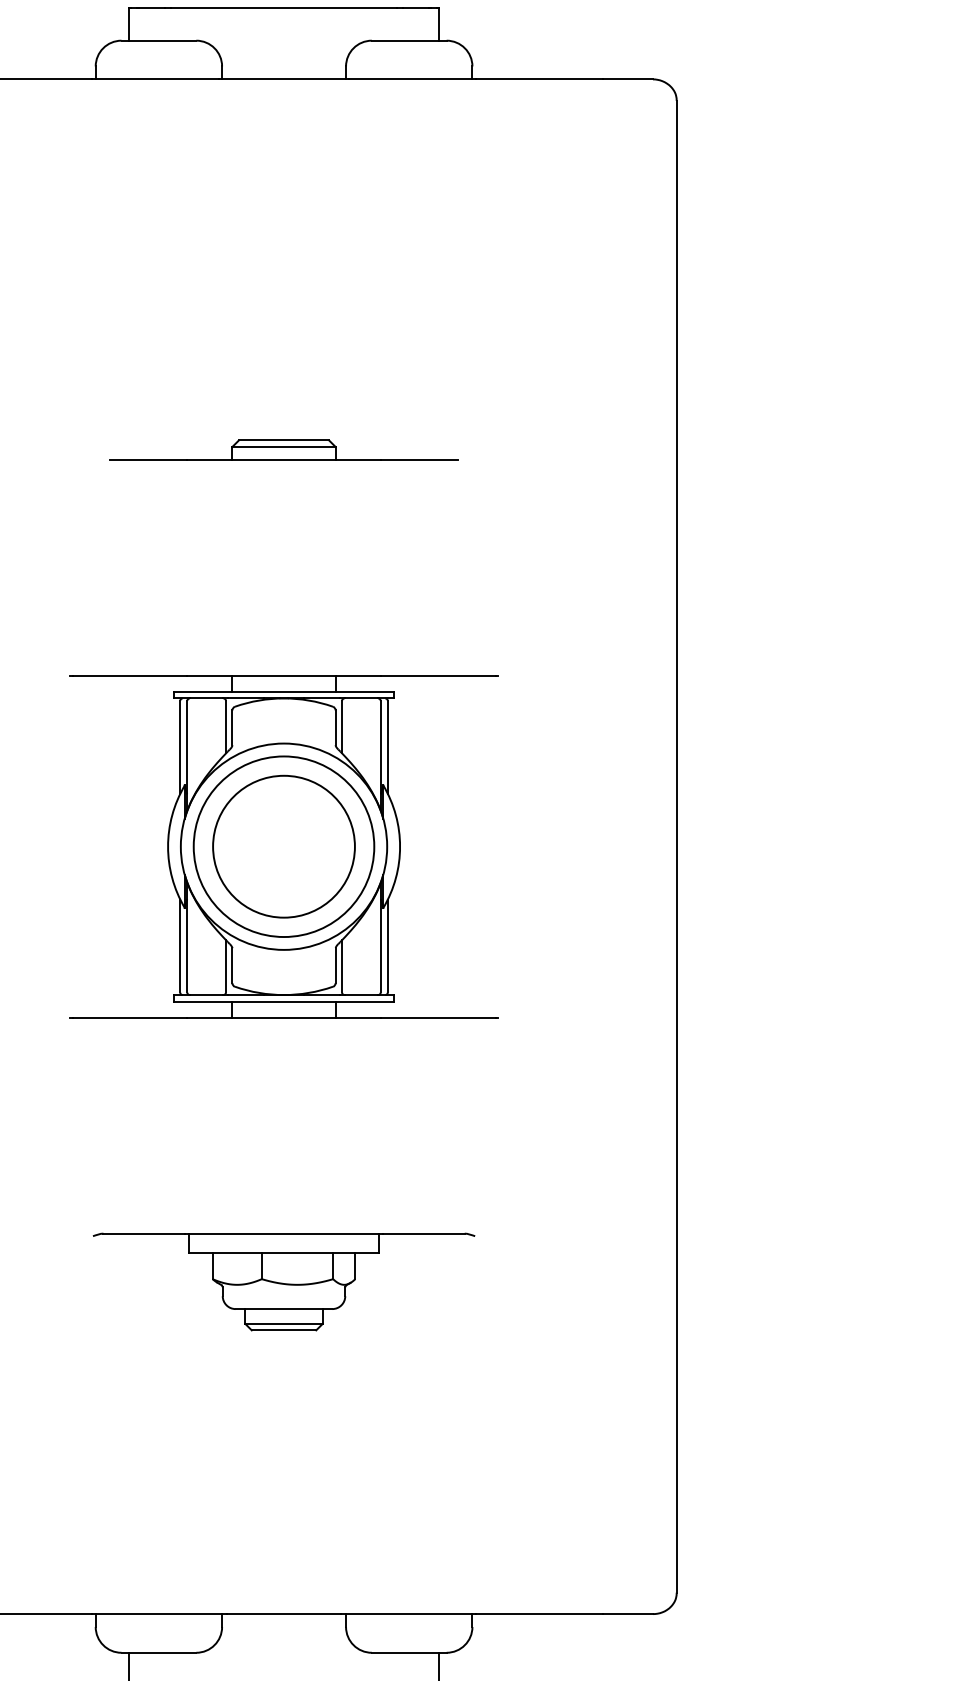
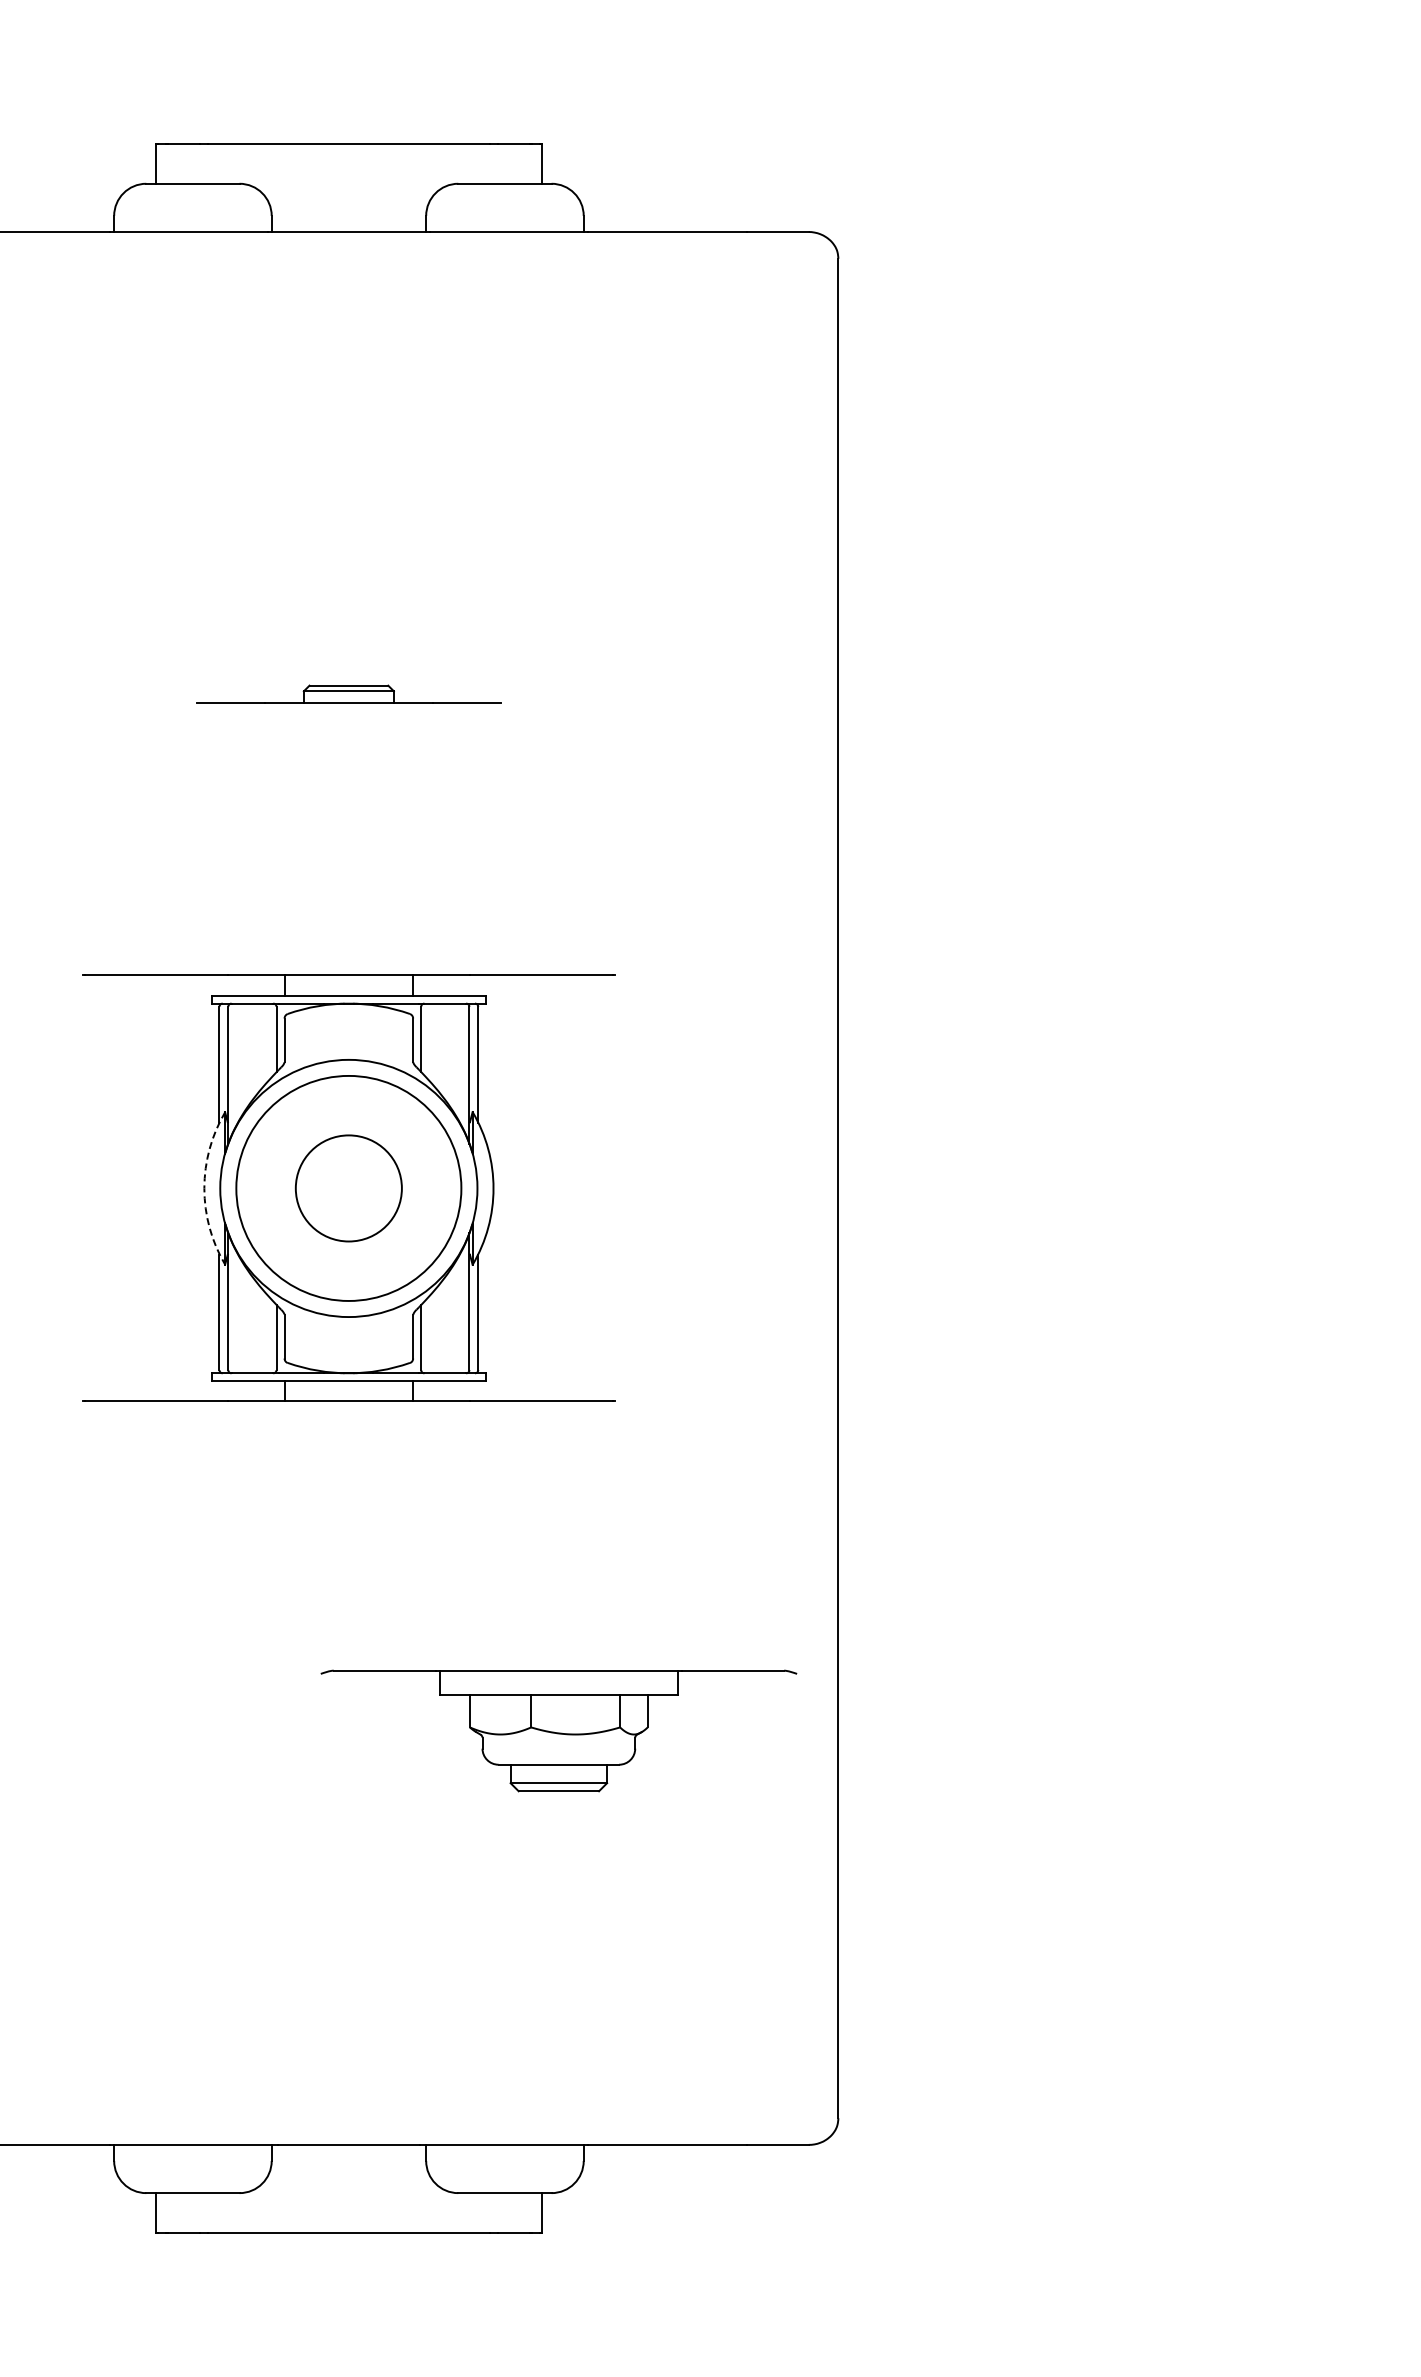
part: (283, 449) -> (348, 693), size x0.7
arc: (168, 846) -> (204, 1188), solid -> dashed
circle: (283, 846) -> (348, 1188), size x0.6
part: (283, 1281) -> (558, 1730), moved

